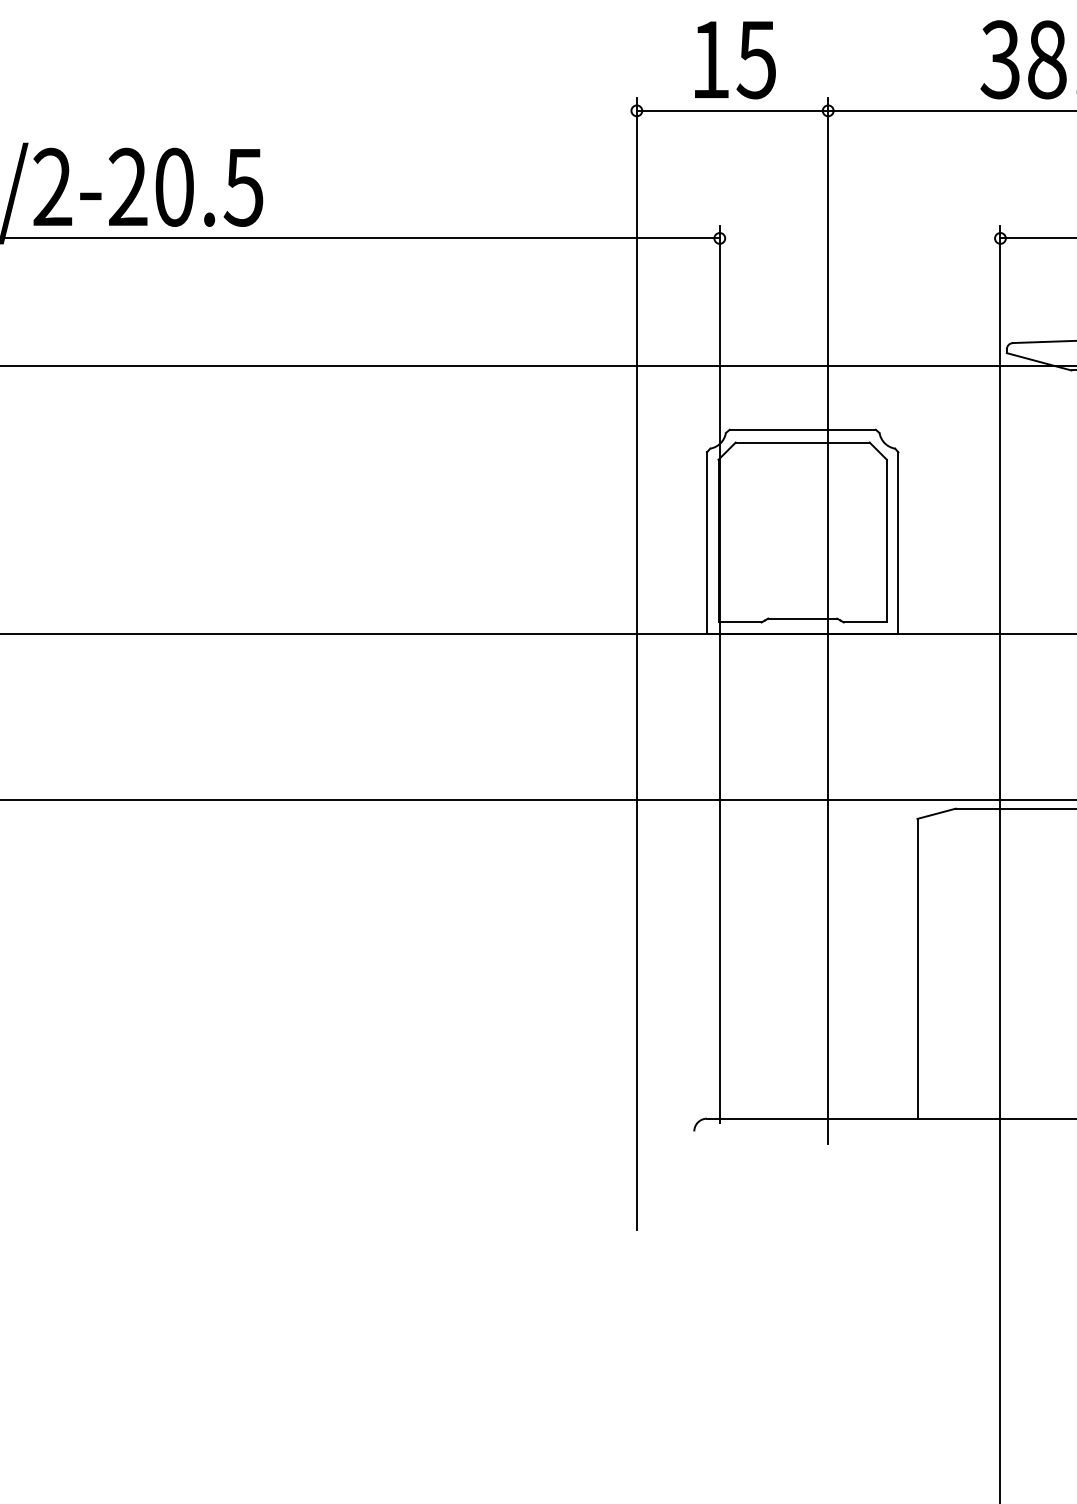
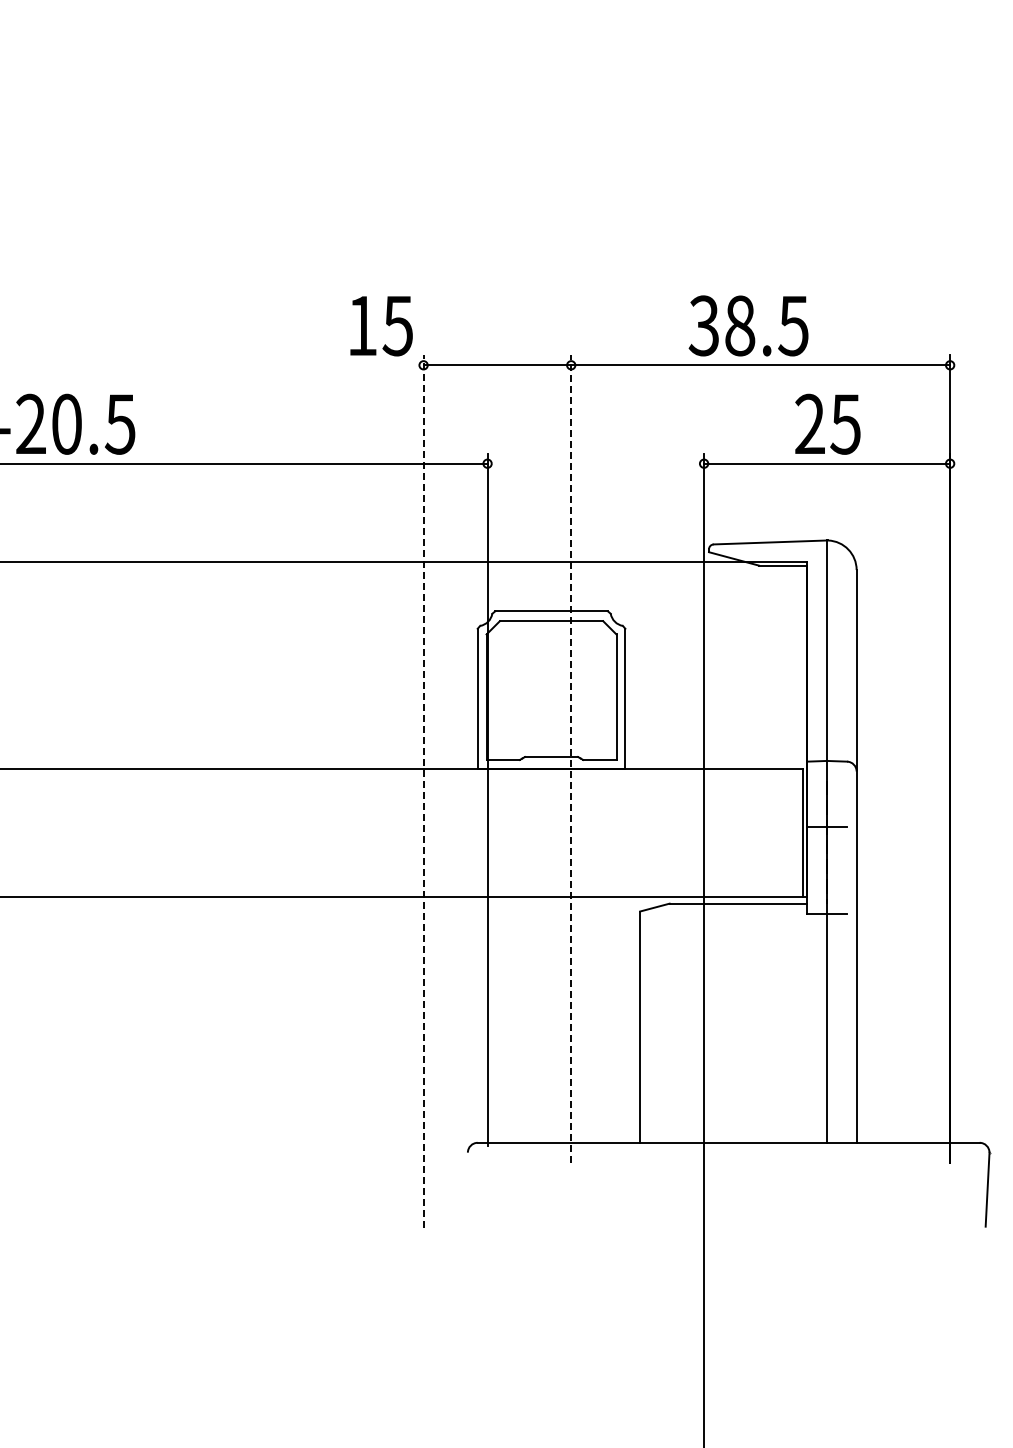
text: (735, 60) -> (381, 326), moved
line: (828, 620) -> (571, 758), solid -> dashed
line: (636, 663) -> (423, 791), solid -> dashed

